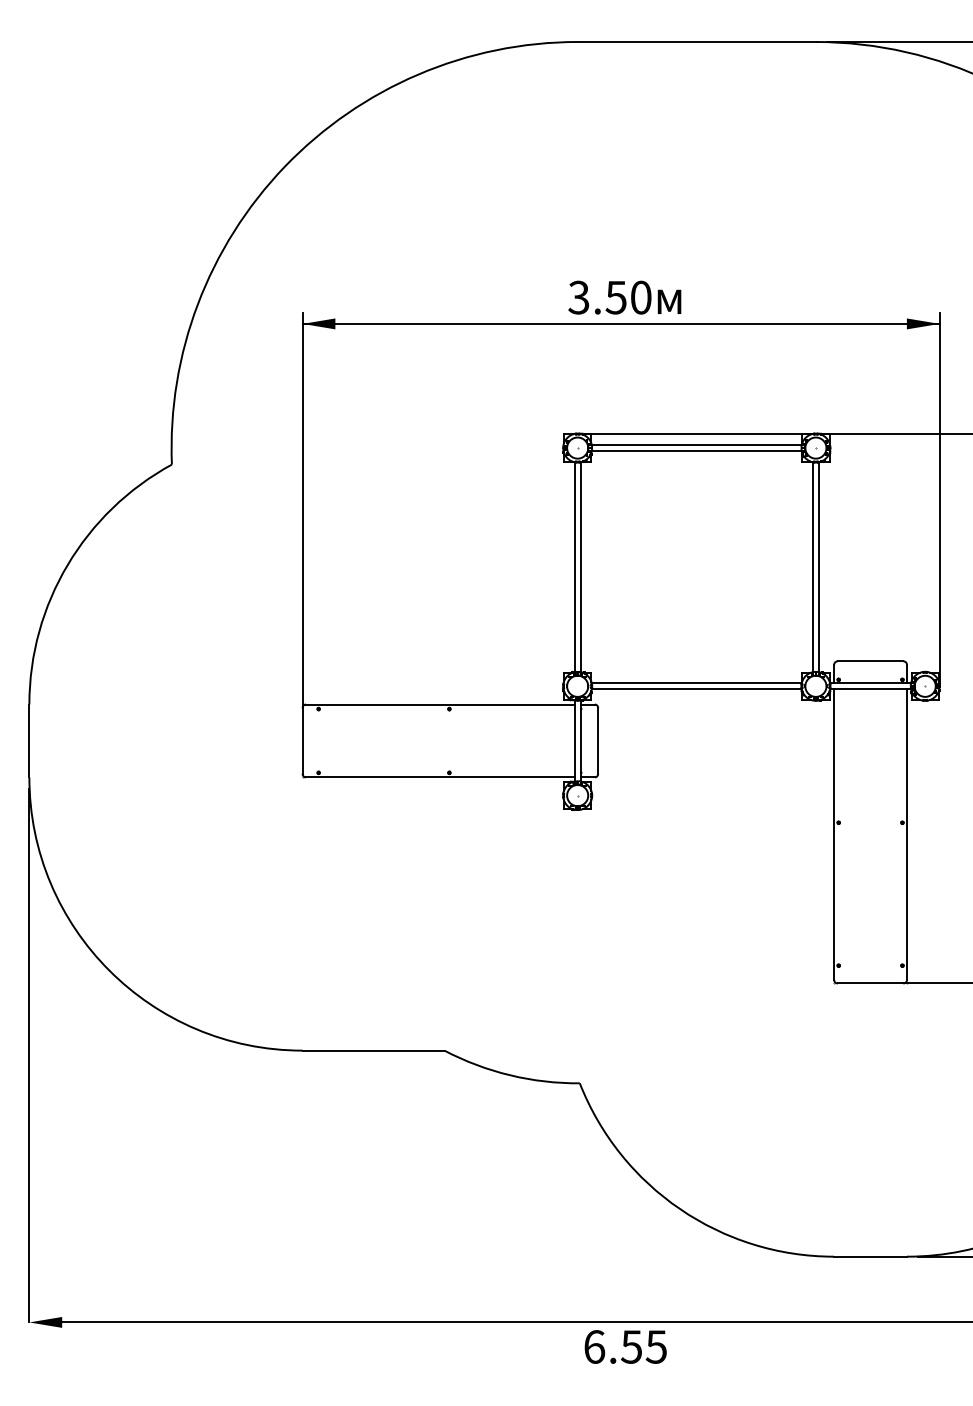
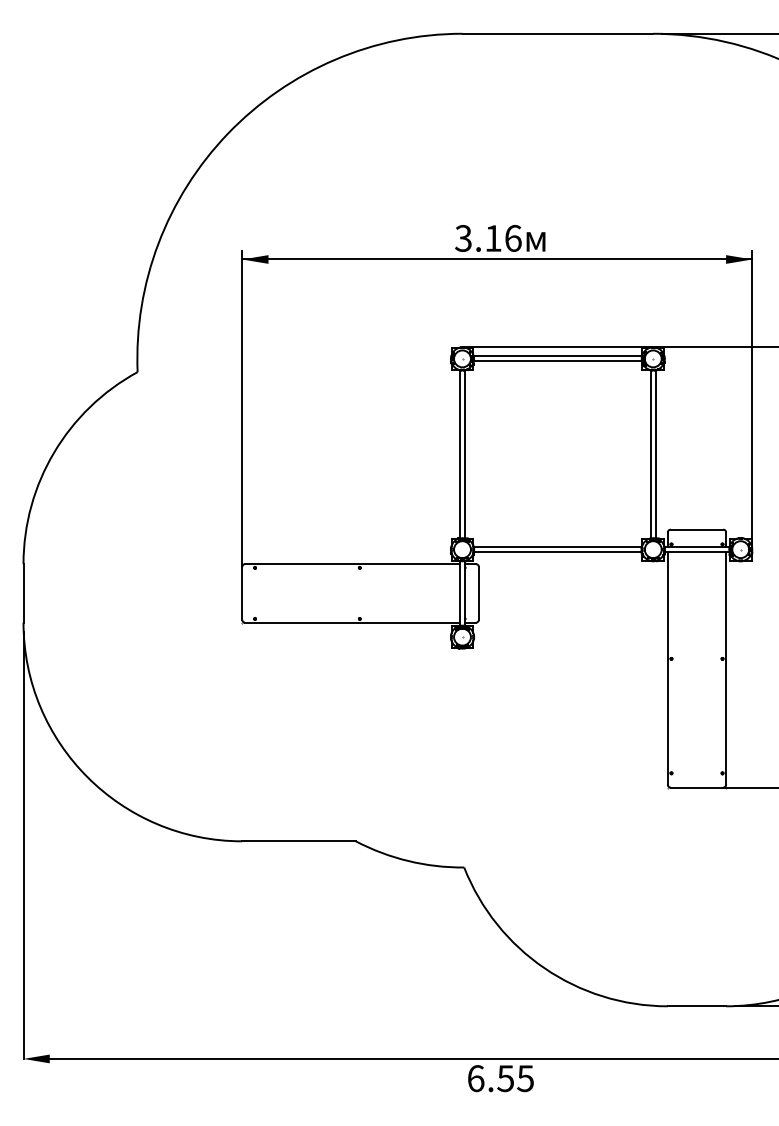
text: (627, 297) -> (502, 238), 3.50 -> 3.16

